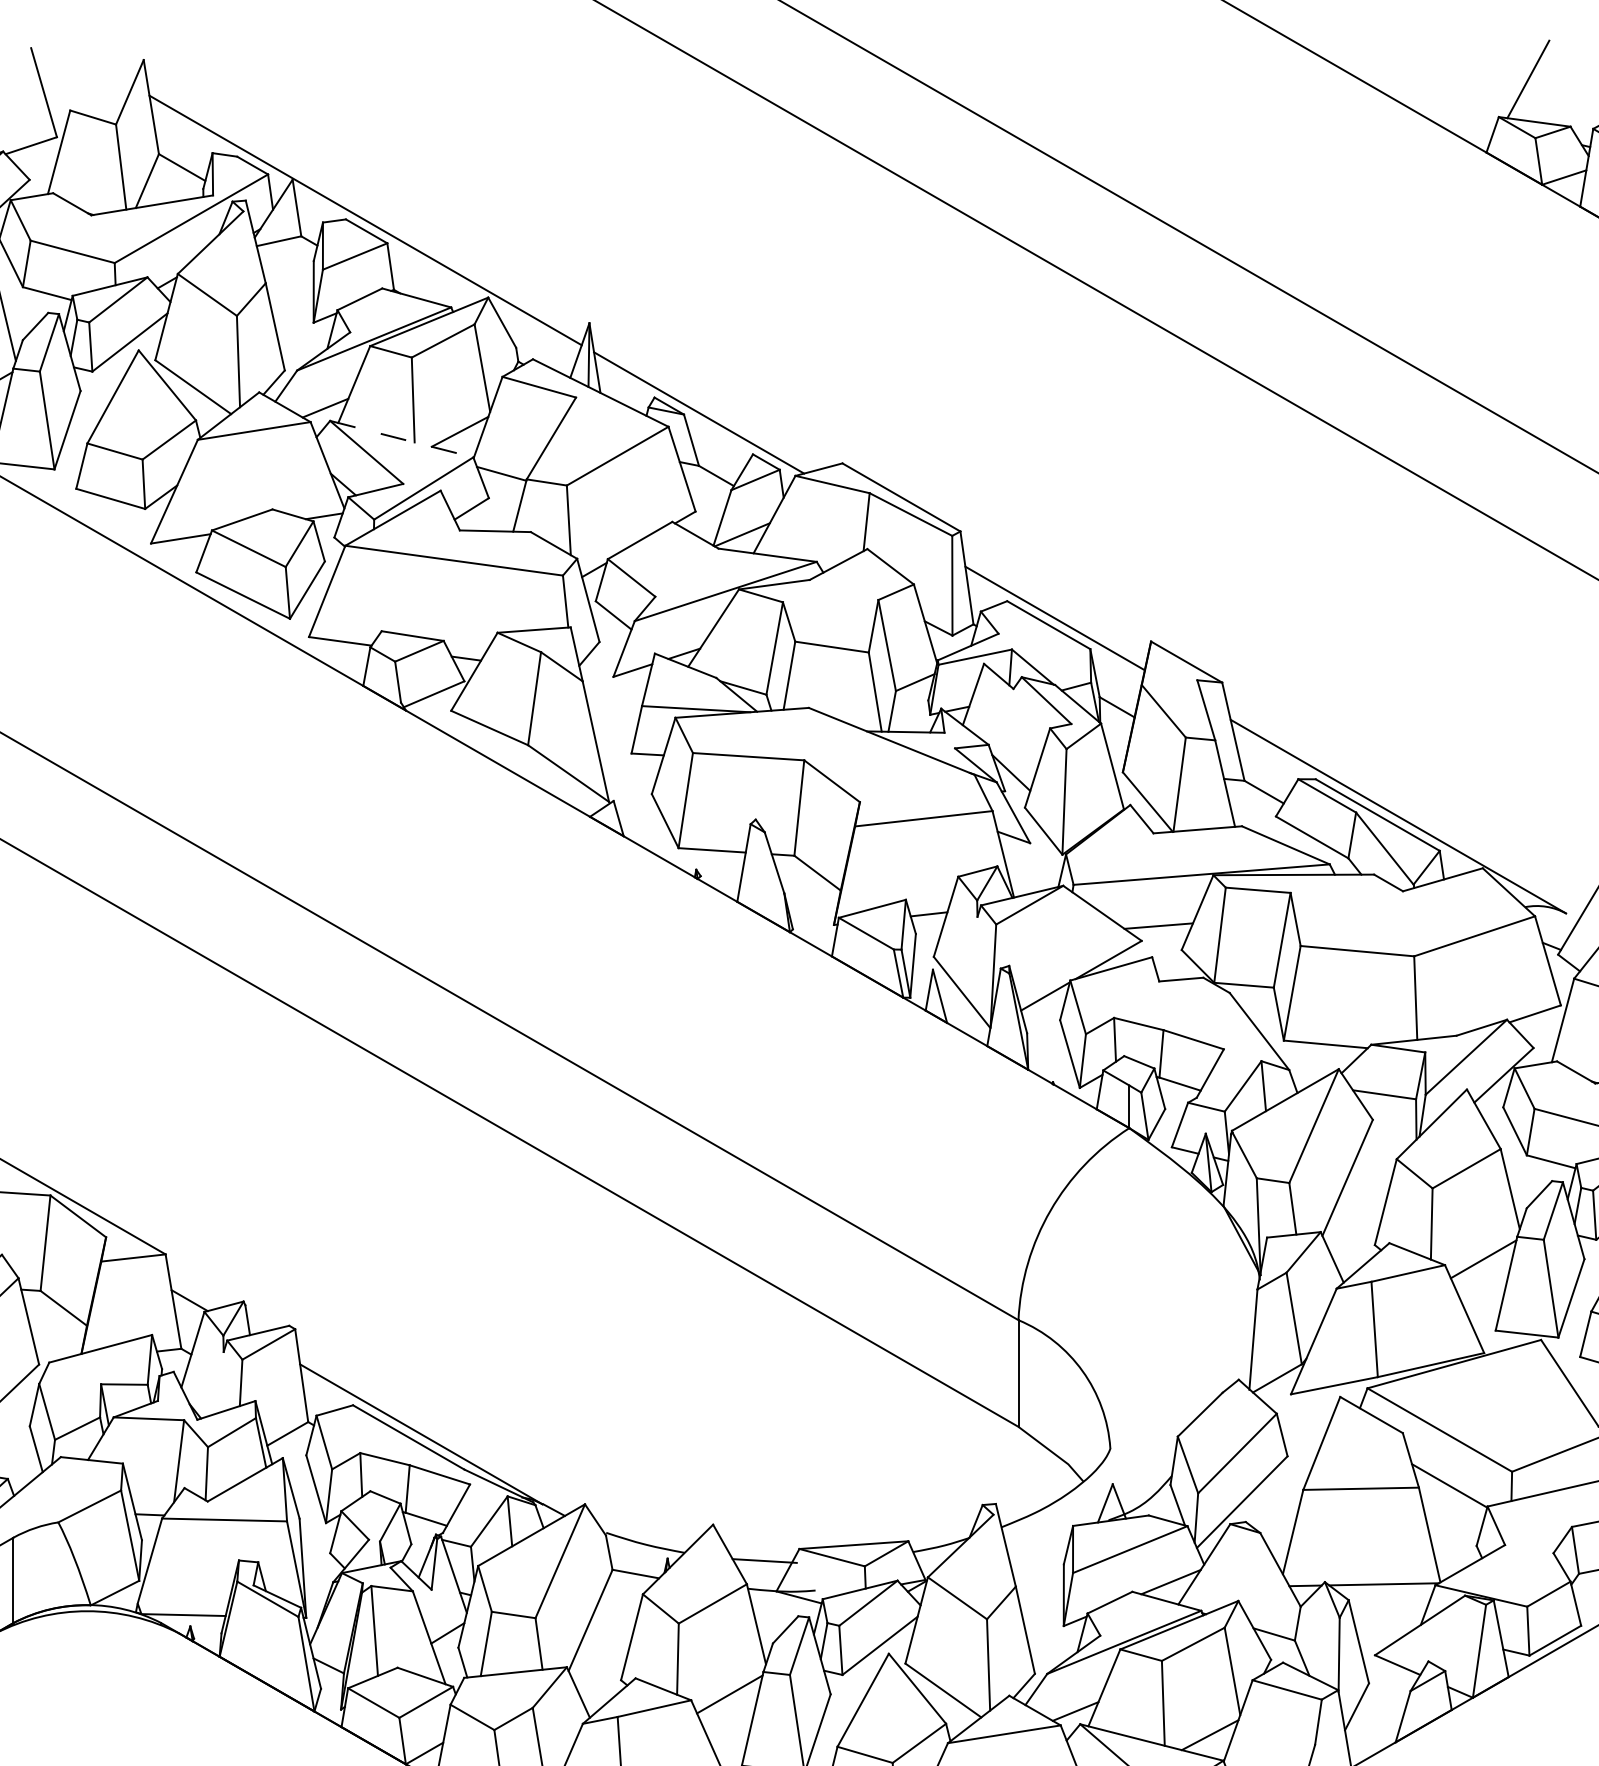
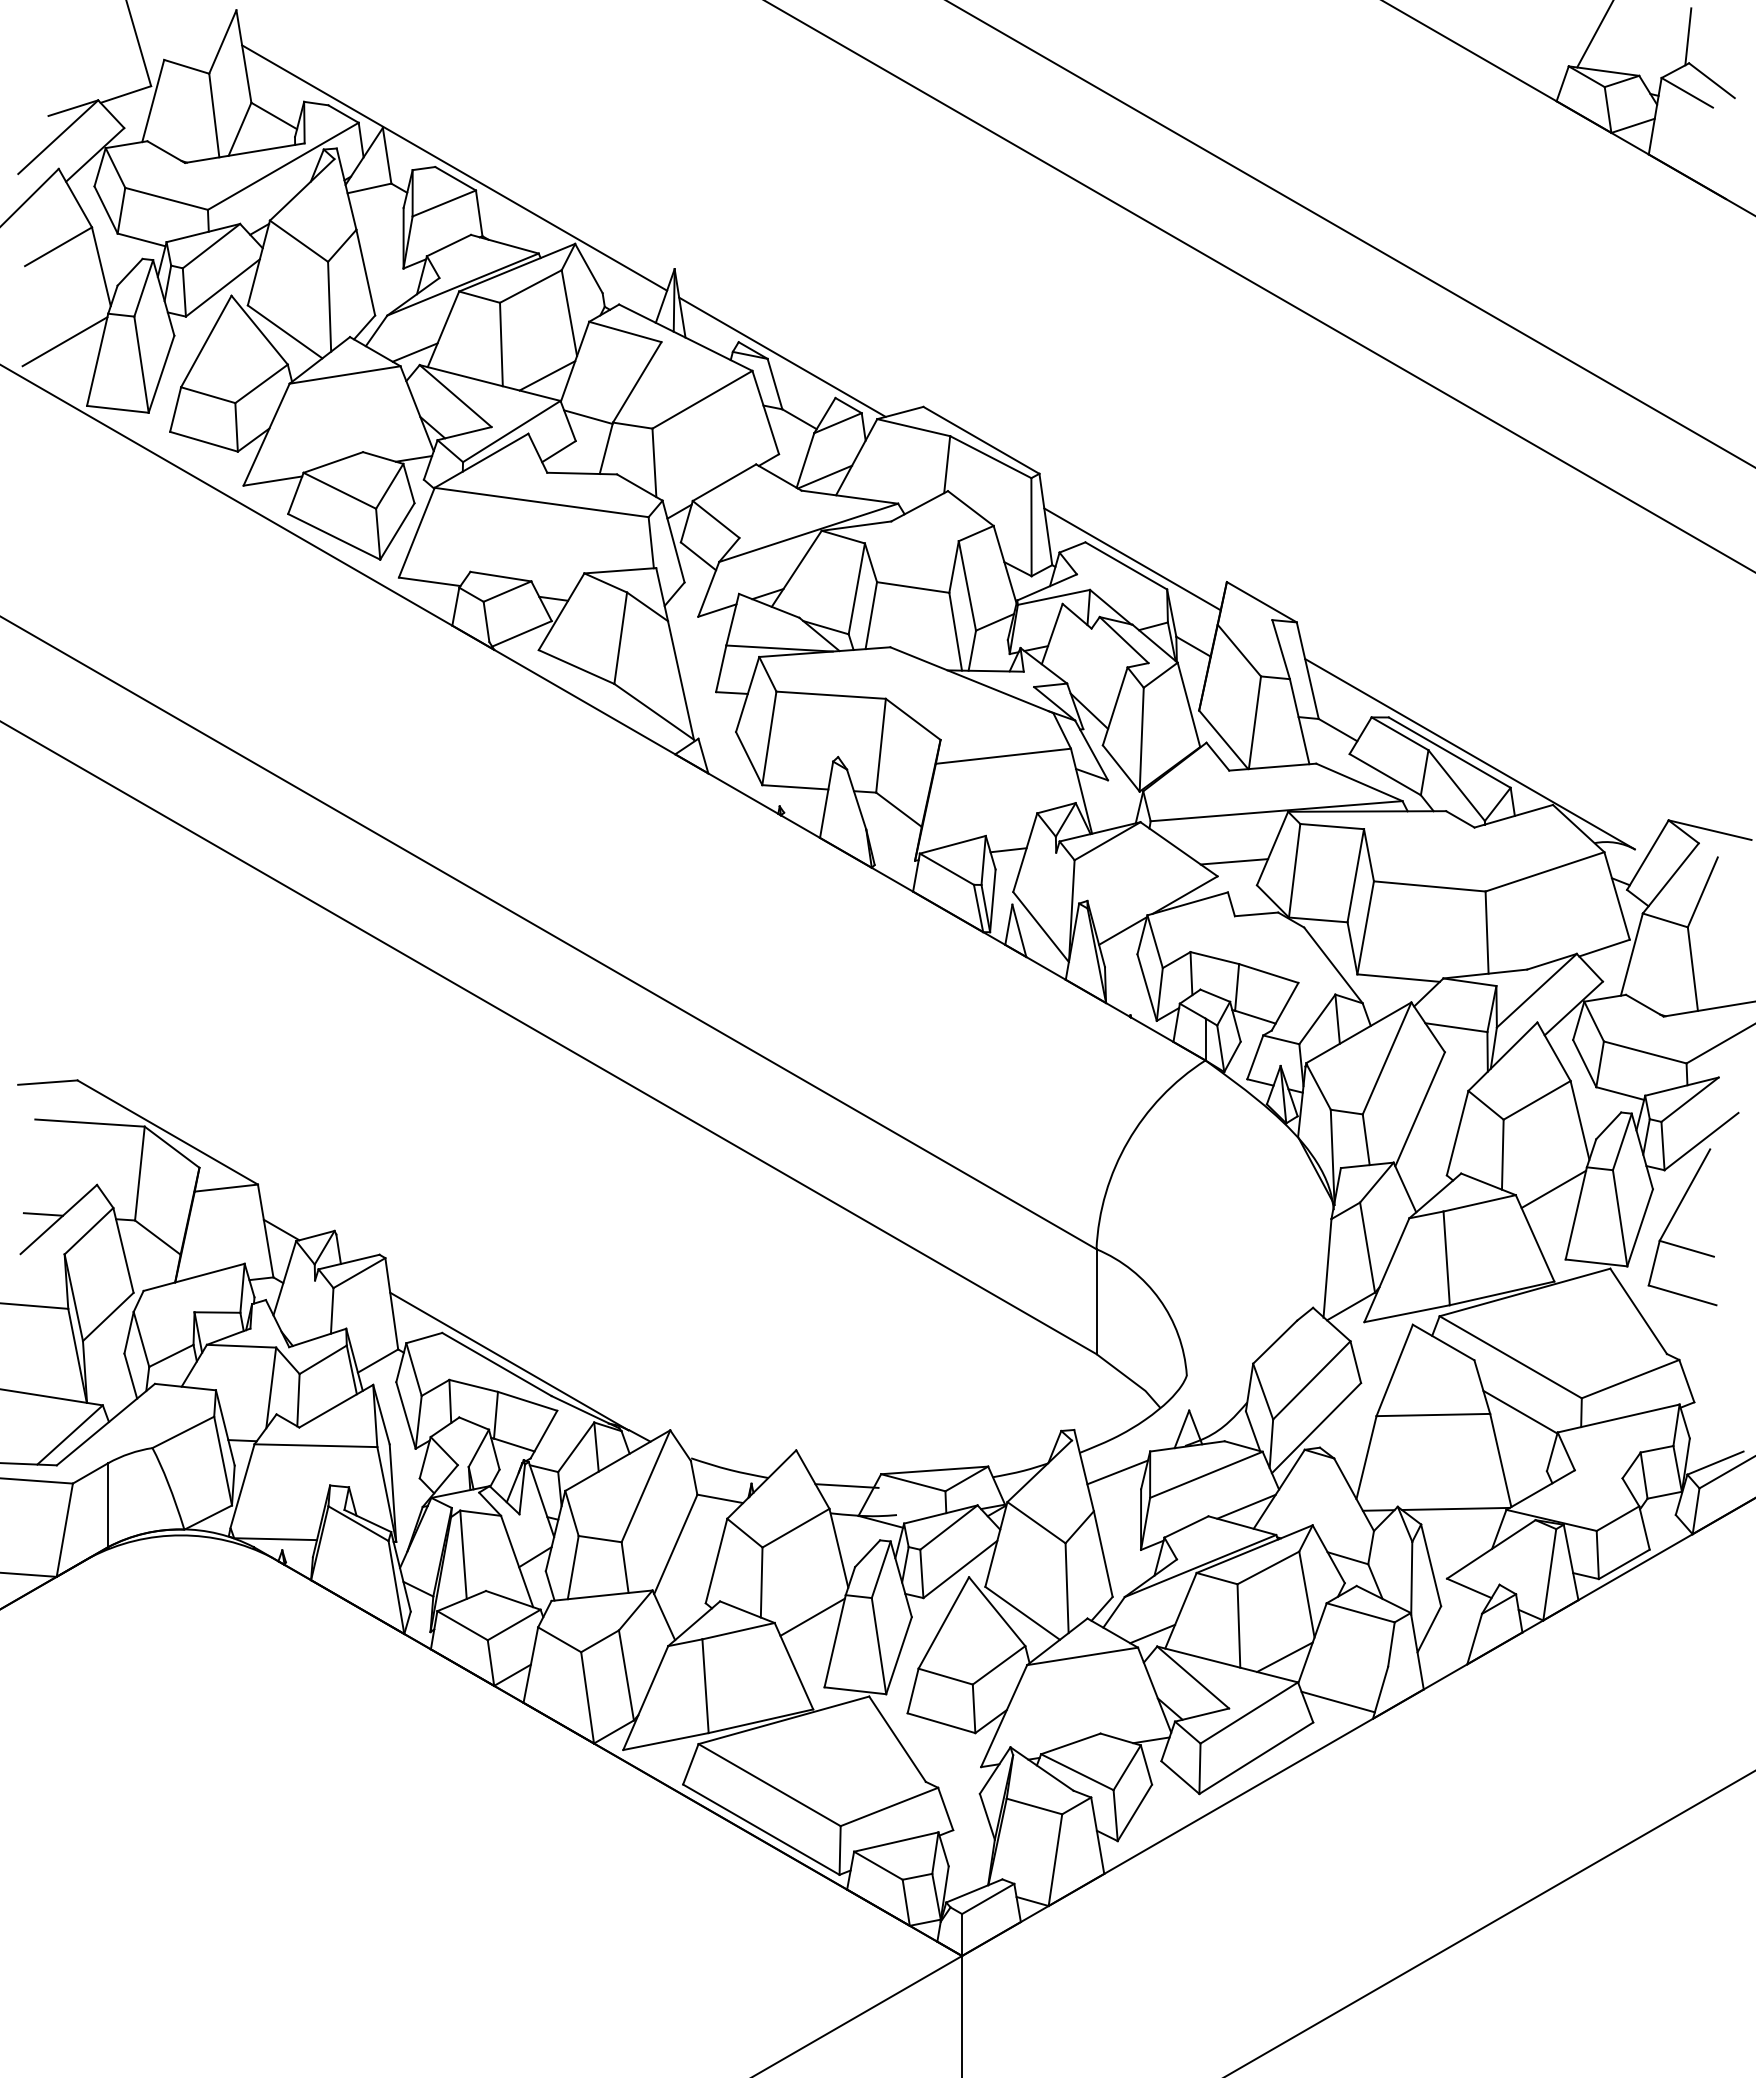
line: (402, 439) -> (490, 383), dashed -> solid
line: (1039, 1547) -> (1117, 1472), added

